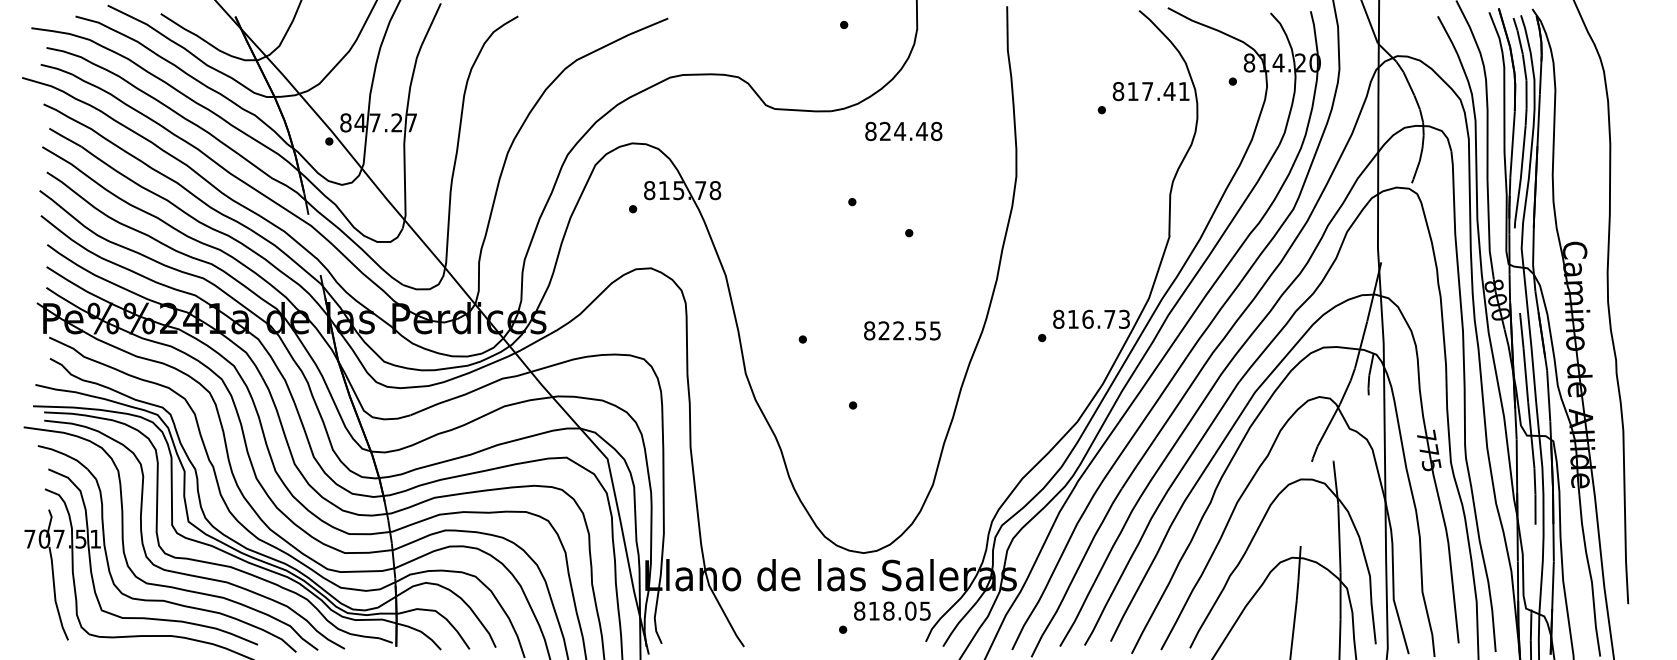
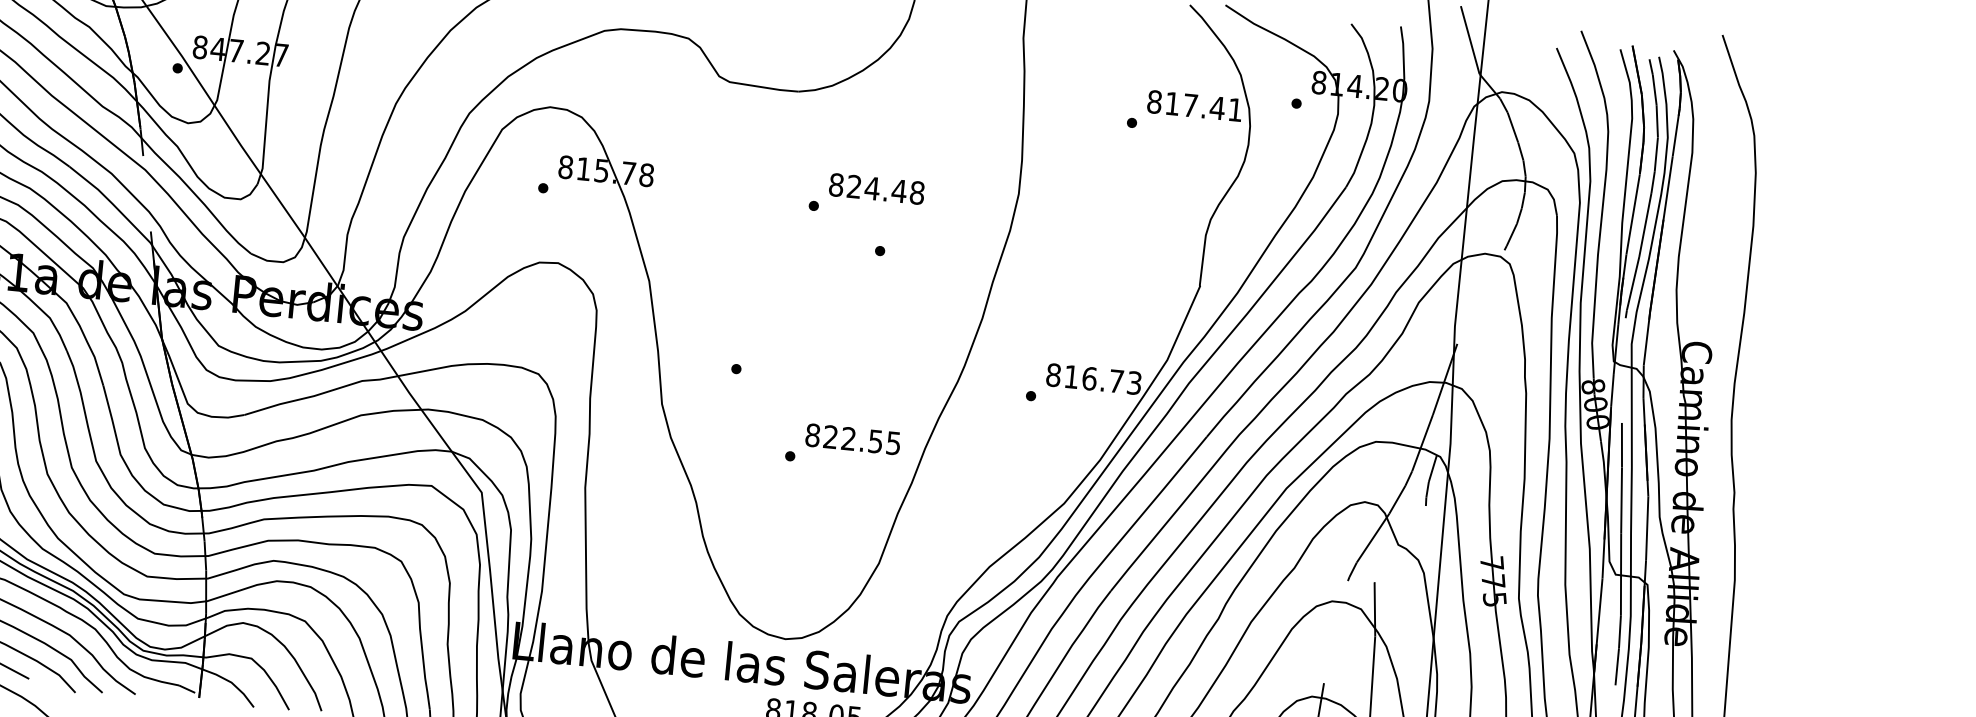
text: (903, 131) -> (876, 189), moved
text: (902, 330) -> (853, 438), moved

